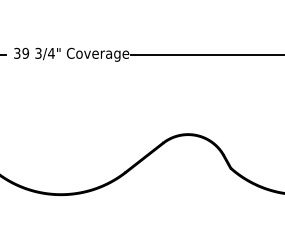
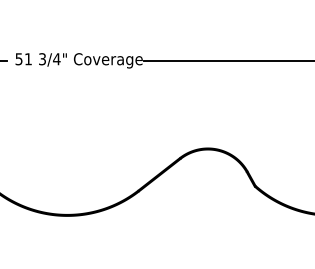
text: (21, 52) -> (23, 58), 39 -> 51

